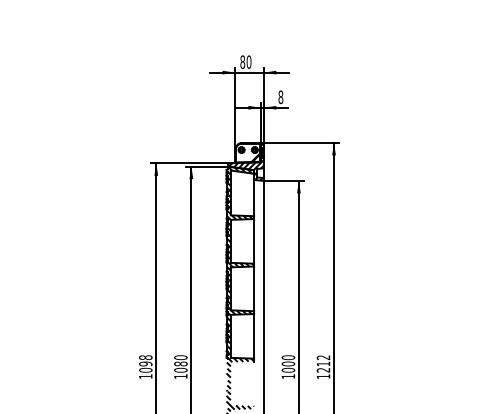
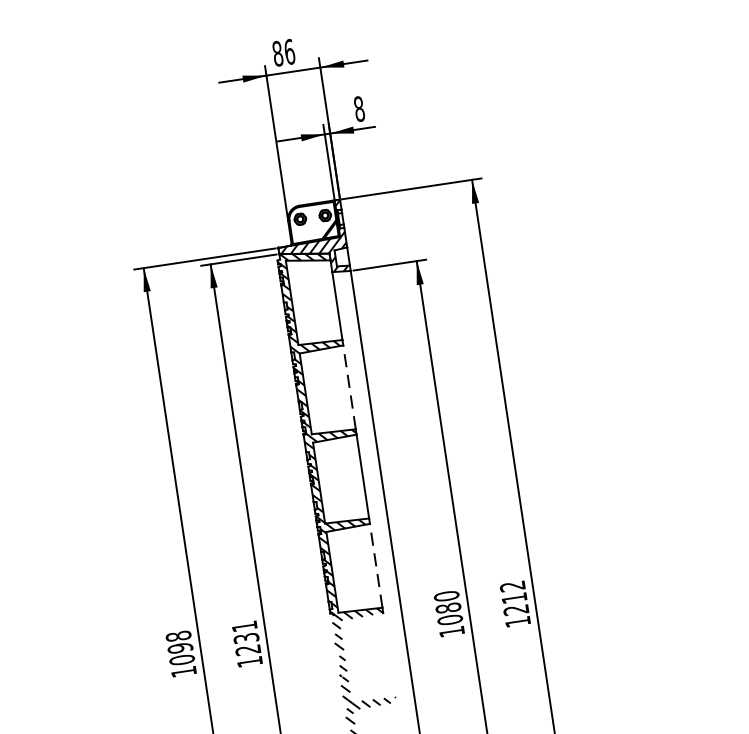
text: (248, 61) -> (288, 50), 80 -> 86
line: (254, 240) -> (349, 385), solid -> dashed
line: (254, 335) -> (376, 564), solid -> dashed
text: (180, 363) -> (245, 637), 1080 -> 1231
text: (288, 363) -> (448, 607), 1000 -> 1080

